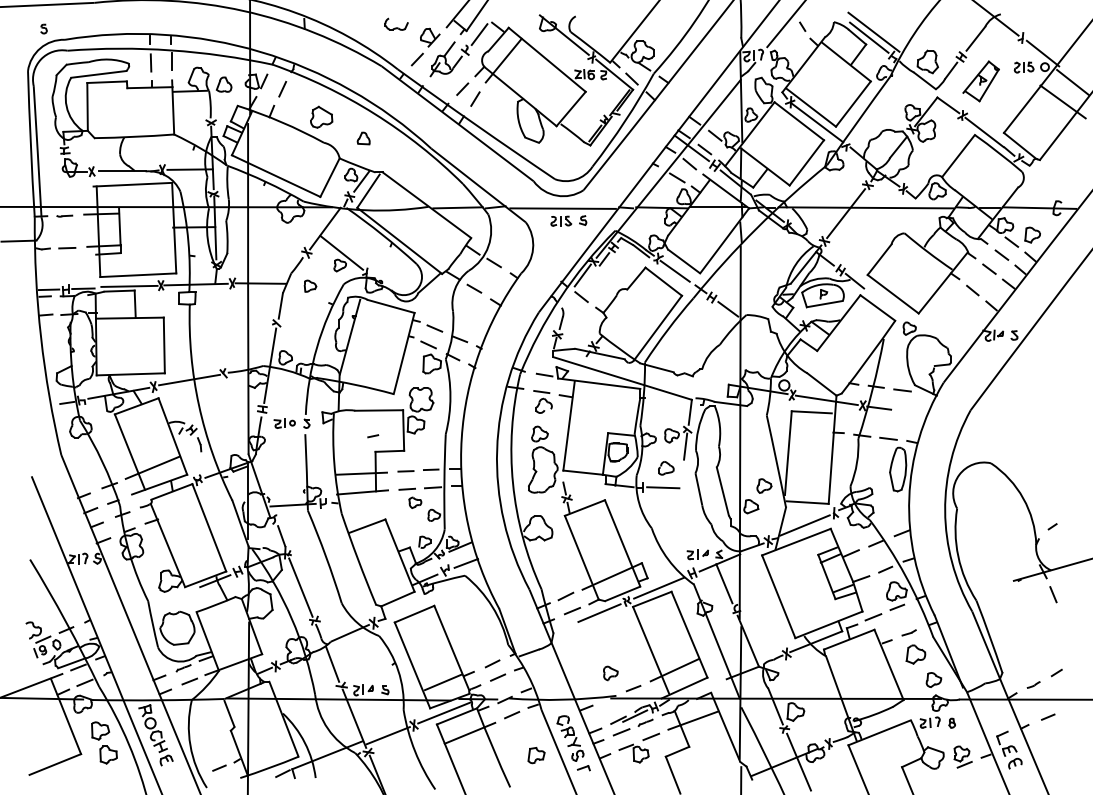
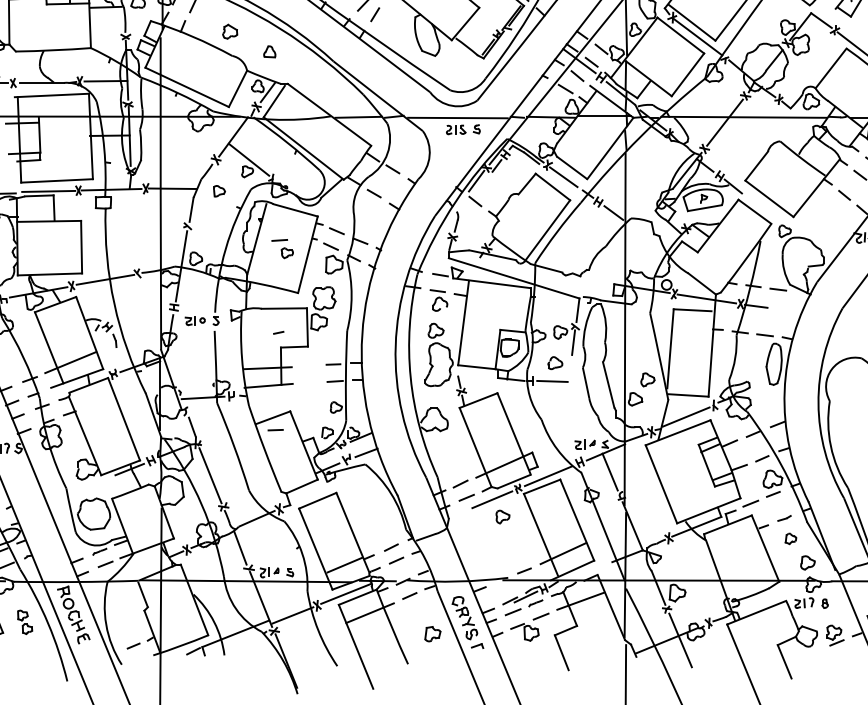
part: (321, 116) -> (229, 31), size x0.7
line: (405, 471) -> (275, 430), moved
part: (410, 497) -> (282, 248), moved
part: (915, 654) -> (790, 538), size x0.6
part: (610, 673) -> (502, 517), moved
part: (104, 742) -> (25, 621), size x0.6

